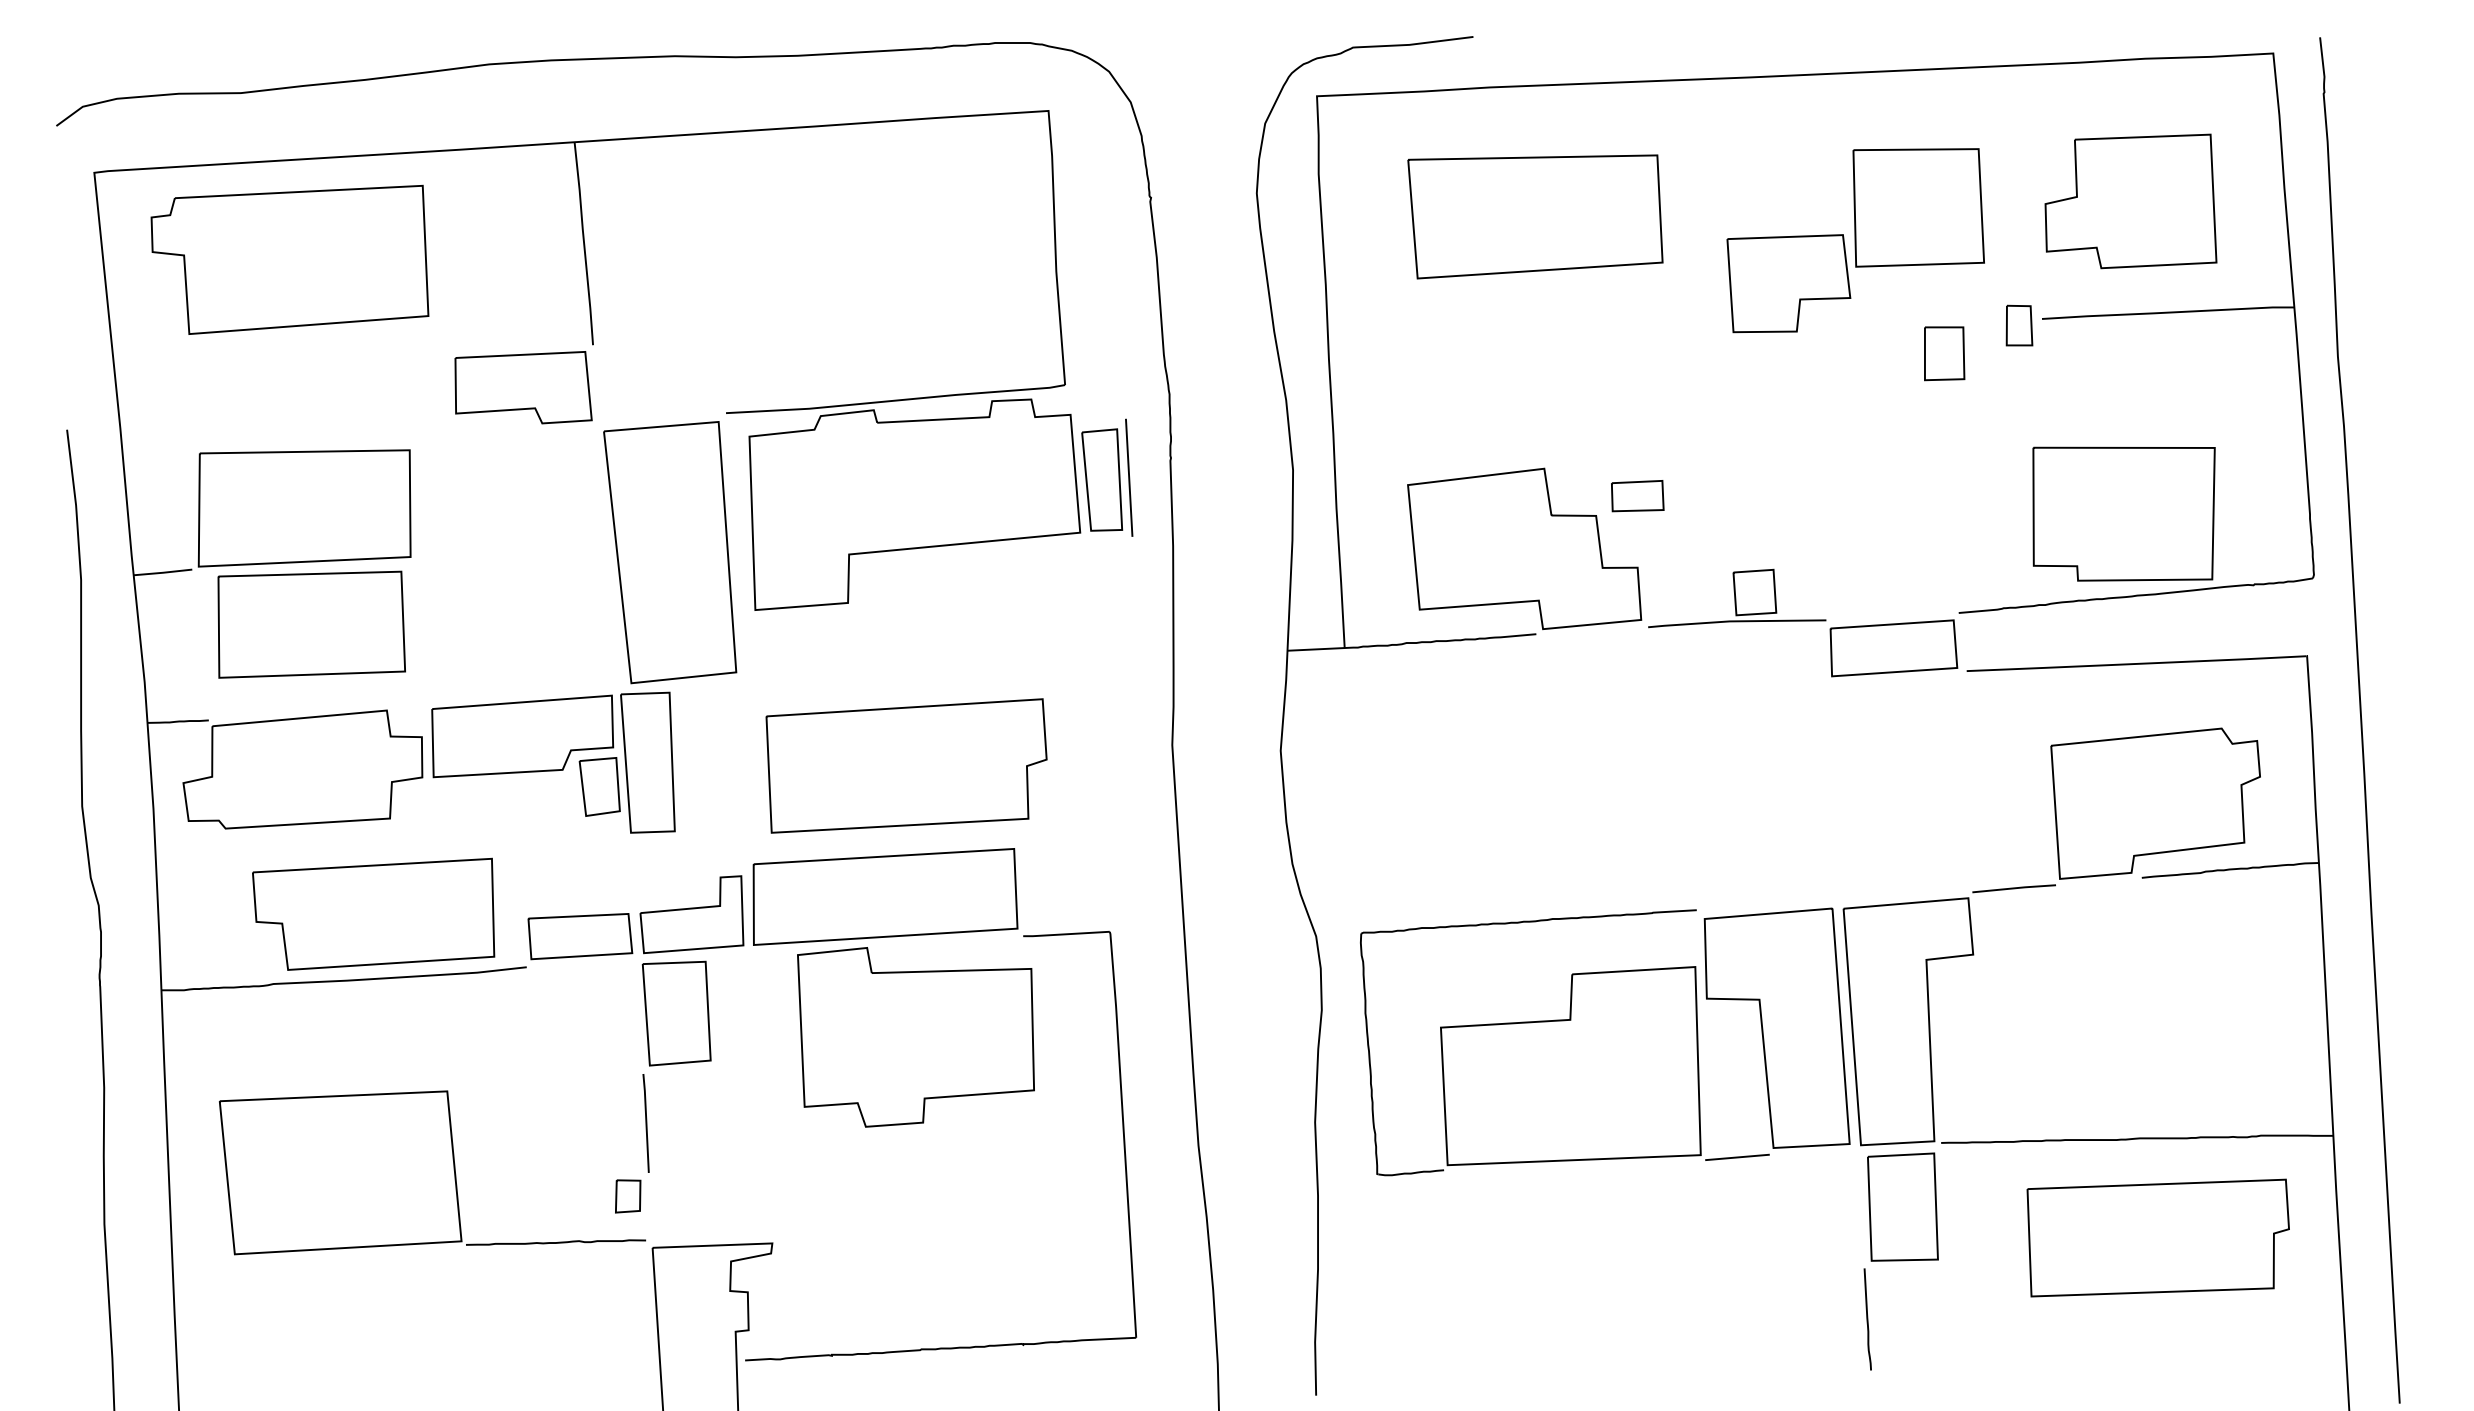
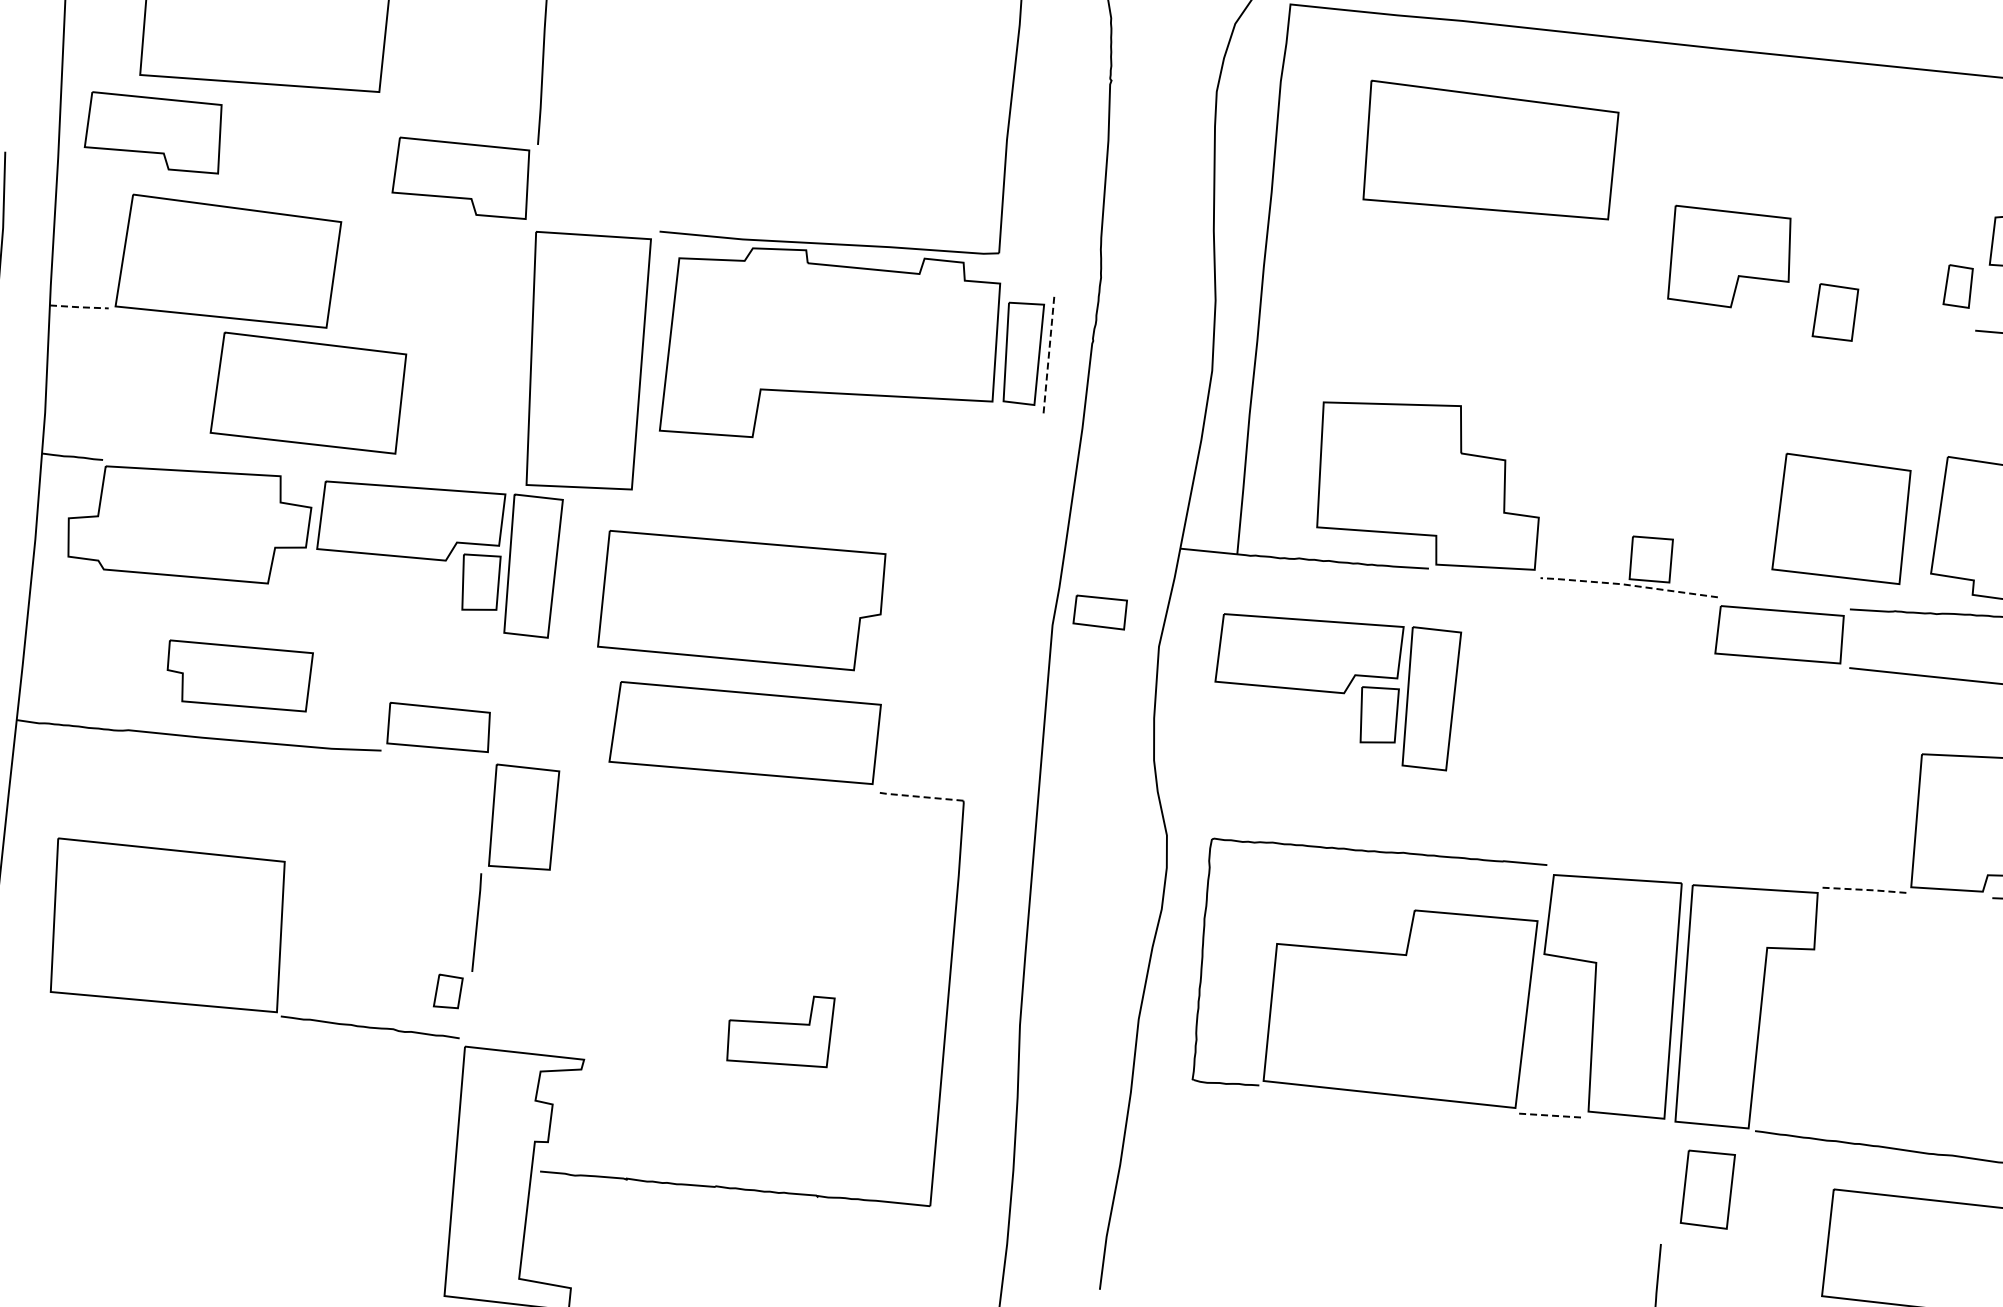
part: (1918, 207) -> (1842, 519), moved
part: (2019, 325) -> (1958, 286), moved
part: (1944, 353) -> (1835, 312), moved
part: (212, 387) -> (155, 131), added
line: (1129, 477) -> (1049, 354), solid -> dashed
part: (1637, 496) -> (1100, 612), moved
line: (163, 572) -> (79, 307), solid -> dashed
line: (1735, 621) -> (1627, 585), solid -> dashed
part: (311, 624) -> (309, 393), moved
part: (1461, 762) -> (1336, 684), added
part: (906, 765) -> (741, 599), moved
line: (2014, 888) -> (1864, 890), solid -> dashed
part: (373, 913) -> (237, 675), size x0.6
part: (691, 914) -> (779, 1029), moved
line: (1065, 934) -> (919, 796), solid -> dashed
part: (915, 1037) -> (755, 876), removed
line: (1737, 1157) -> (1551, 1115), solid -> dashed
part: (1902, 1206) -> (1707, 1188), size x0.7

